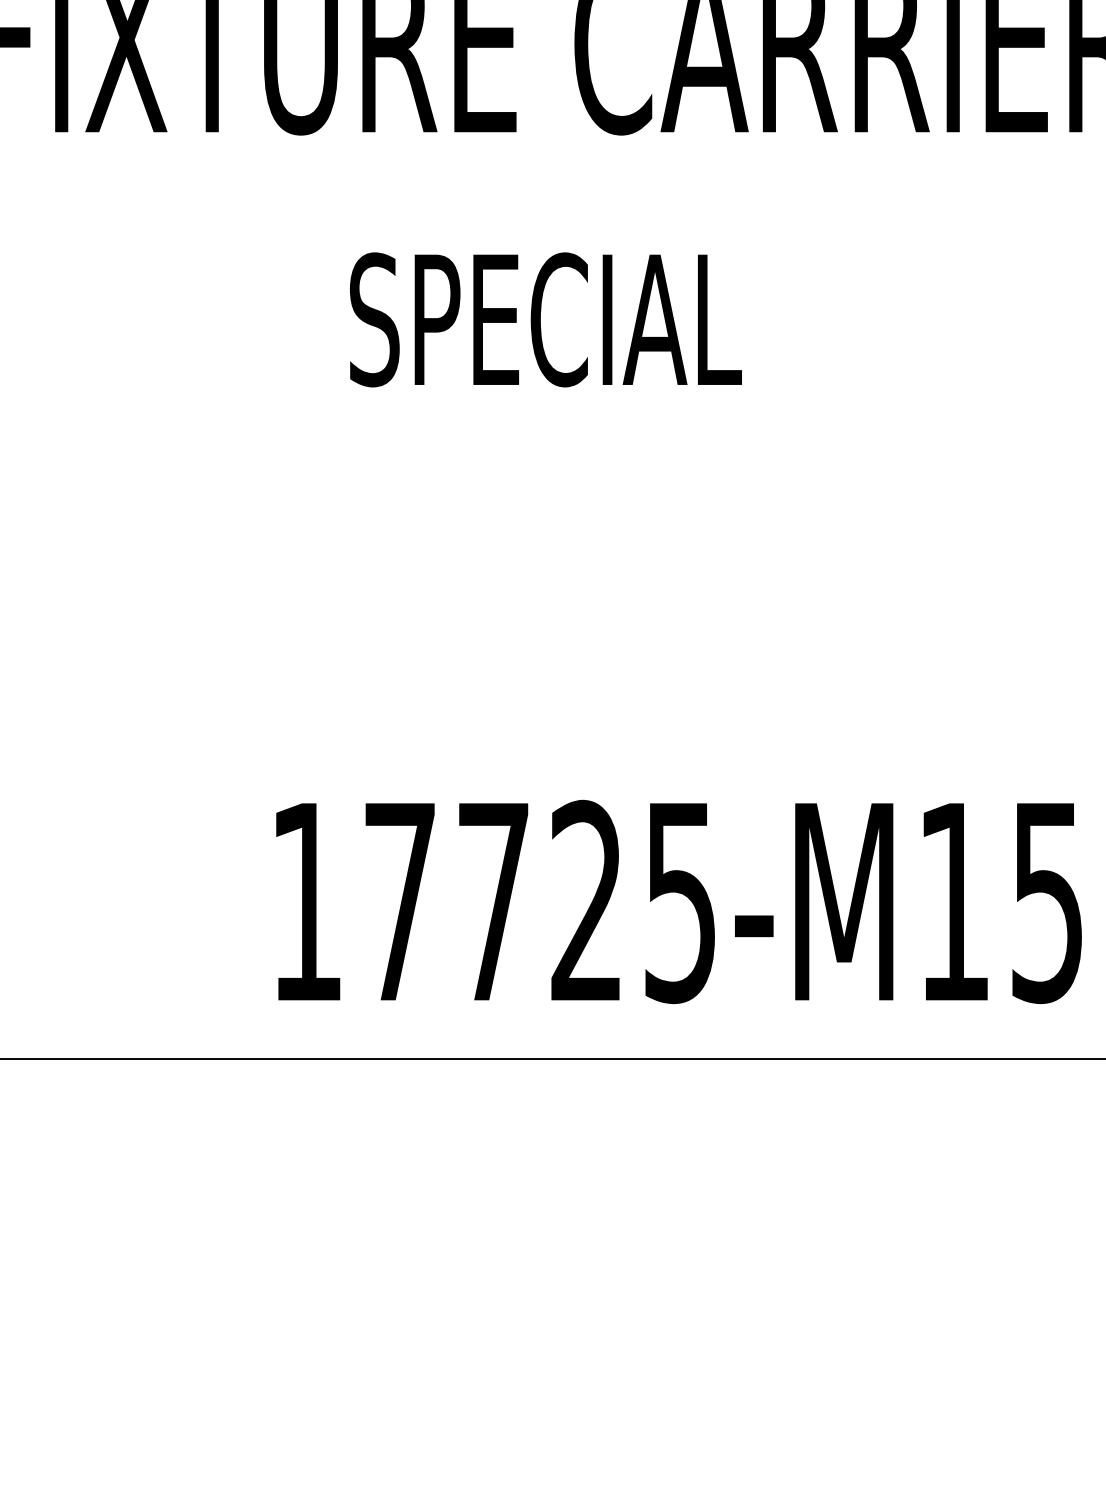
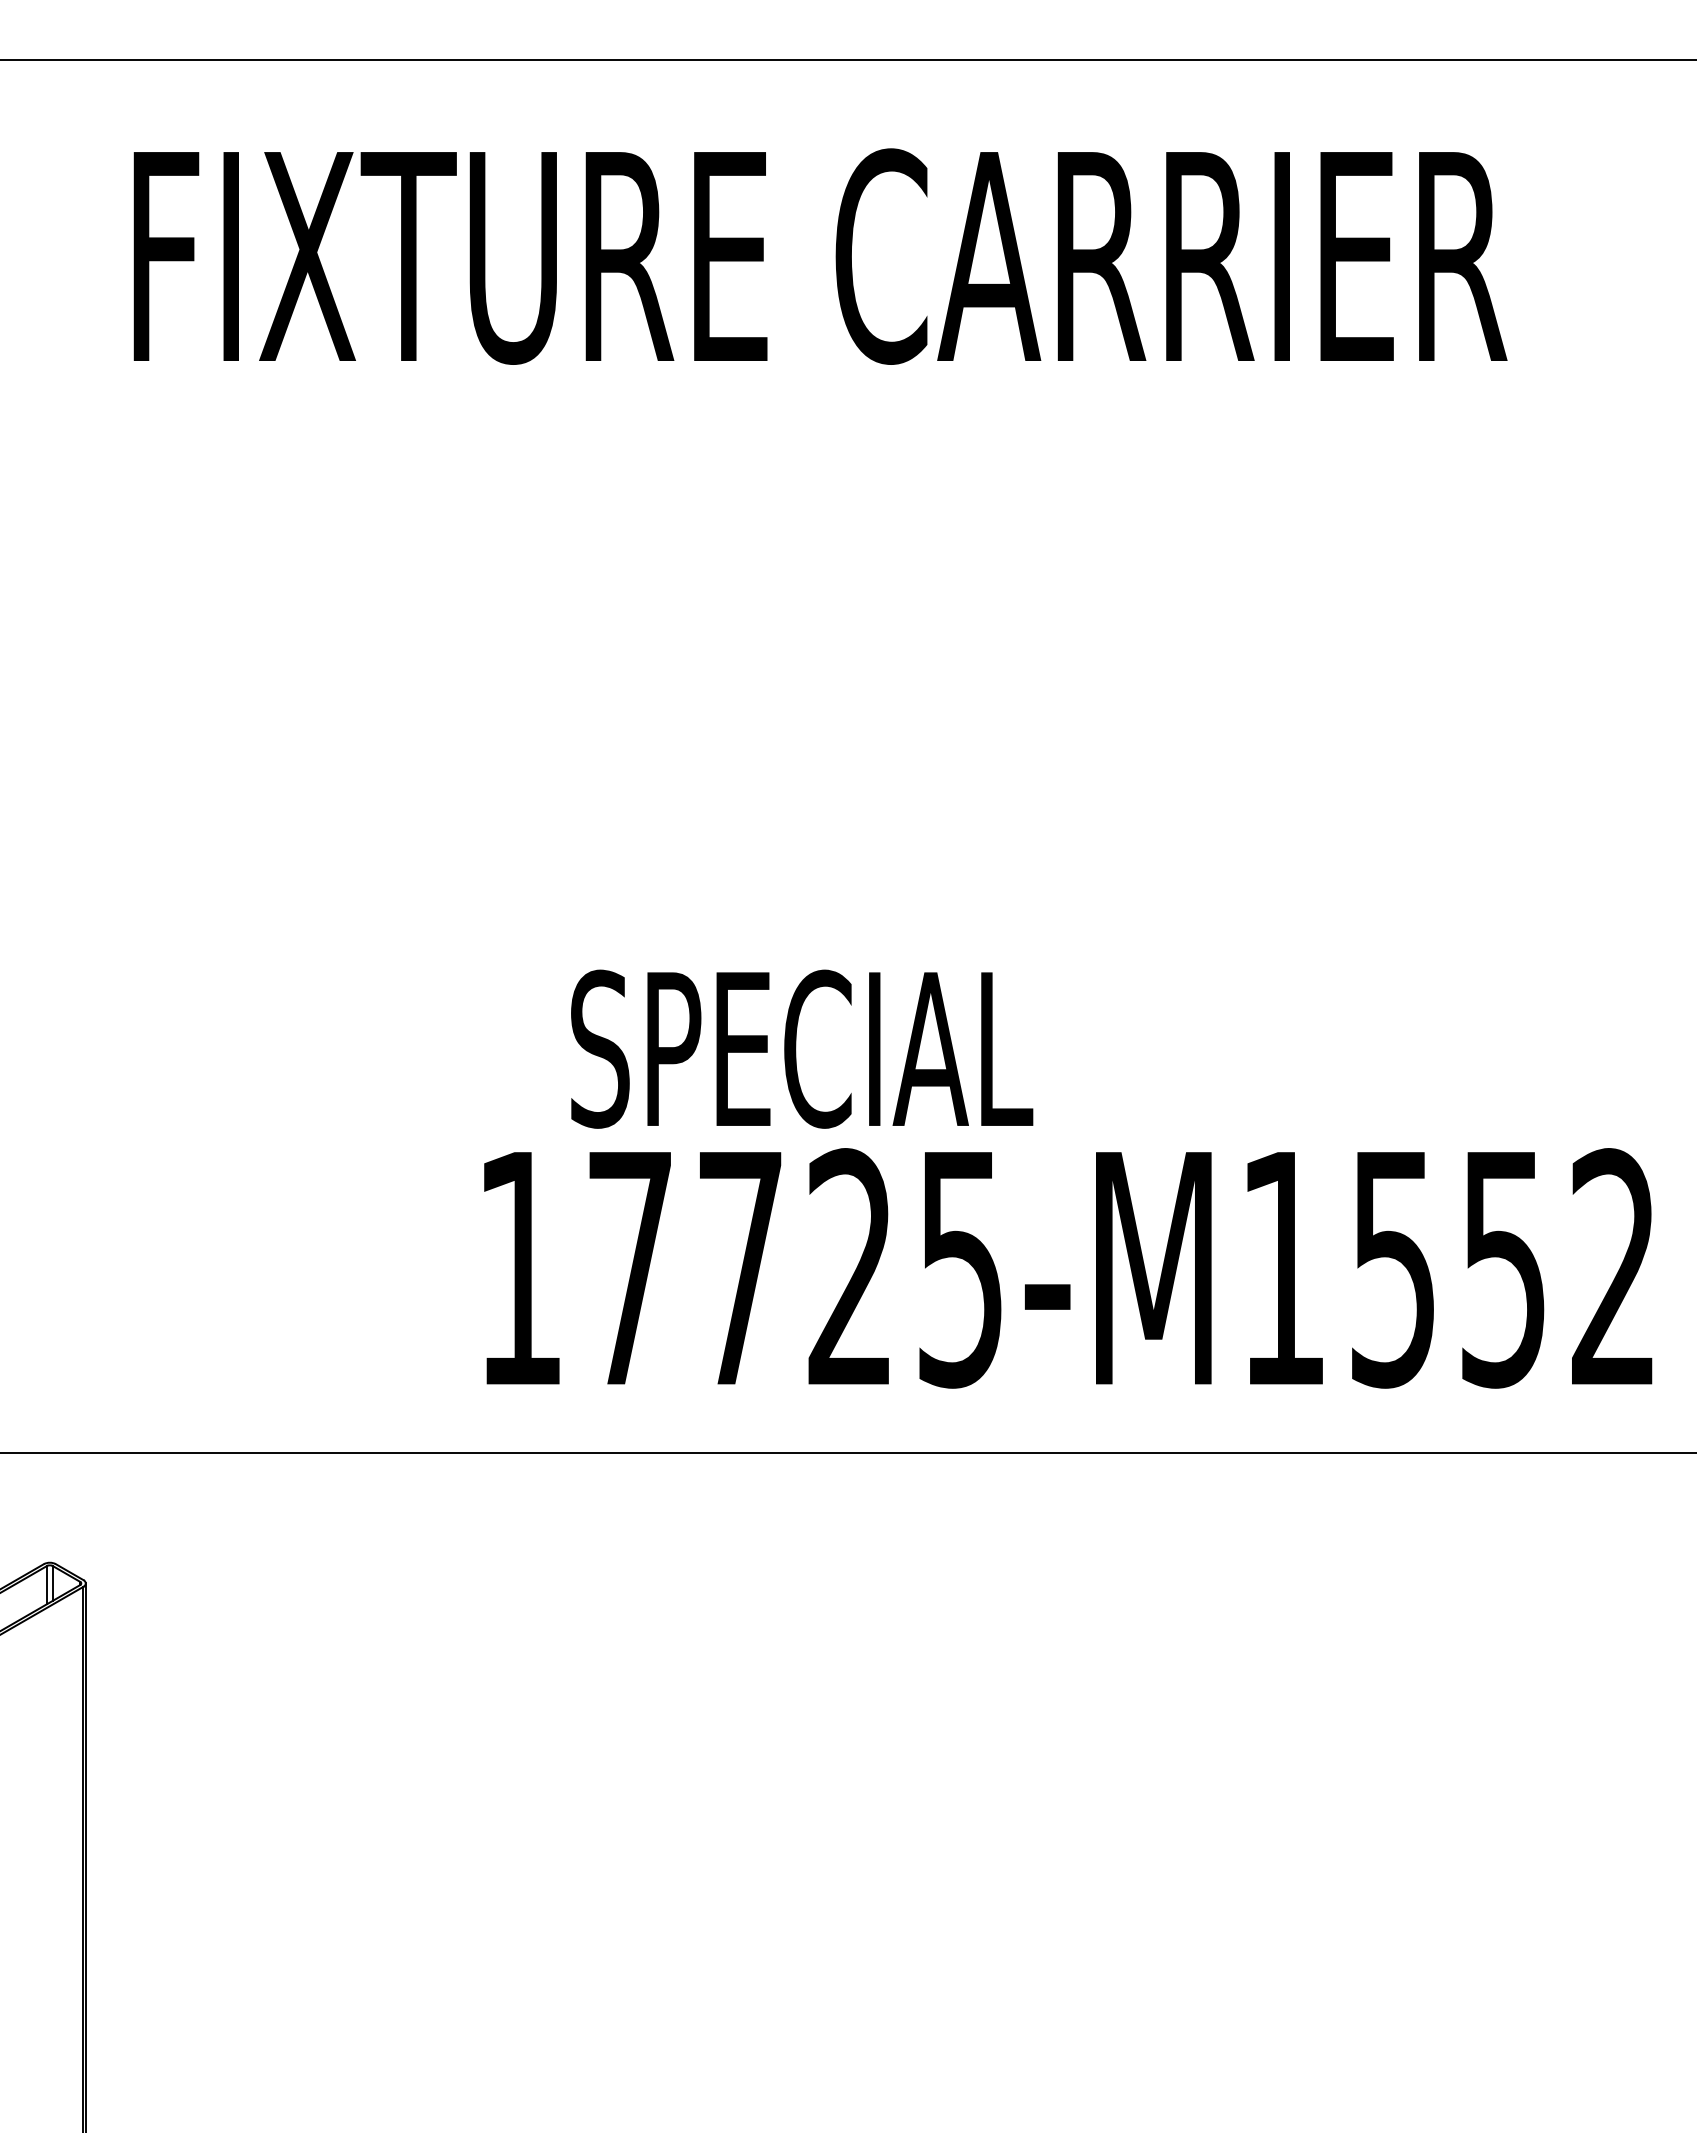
text: (546, 319) -> (802, 1048), moved

